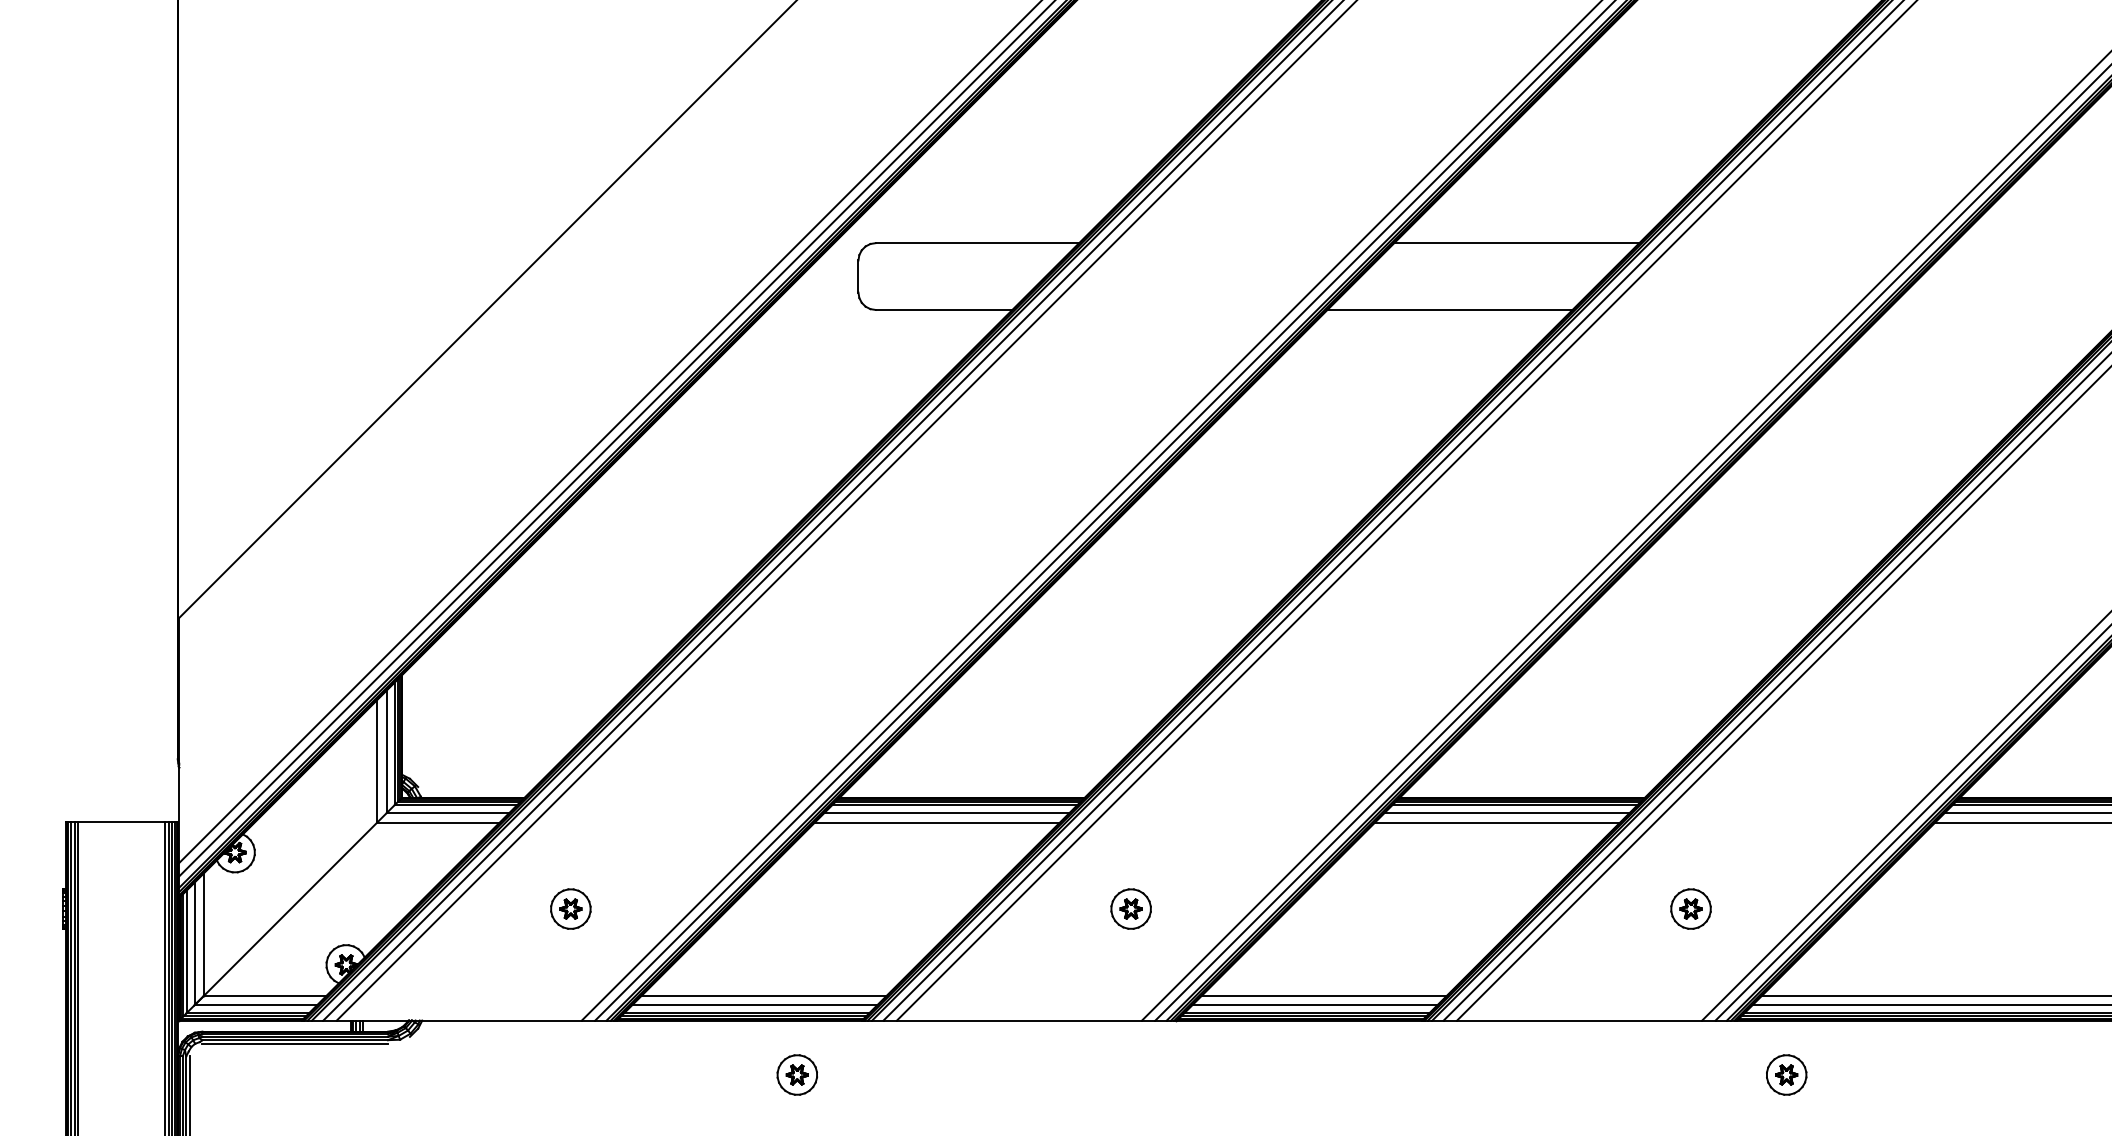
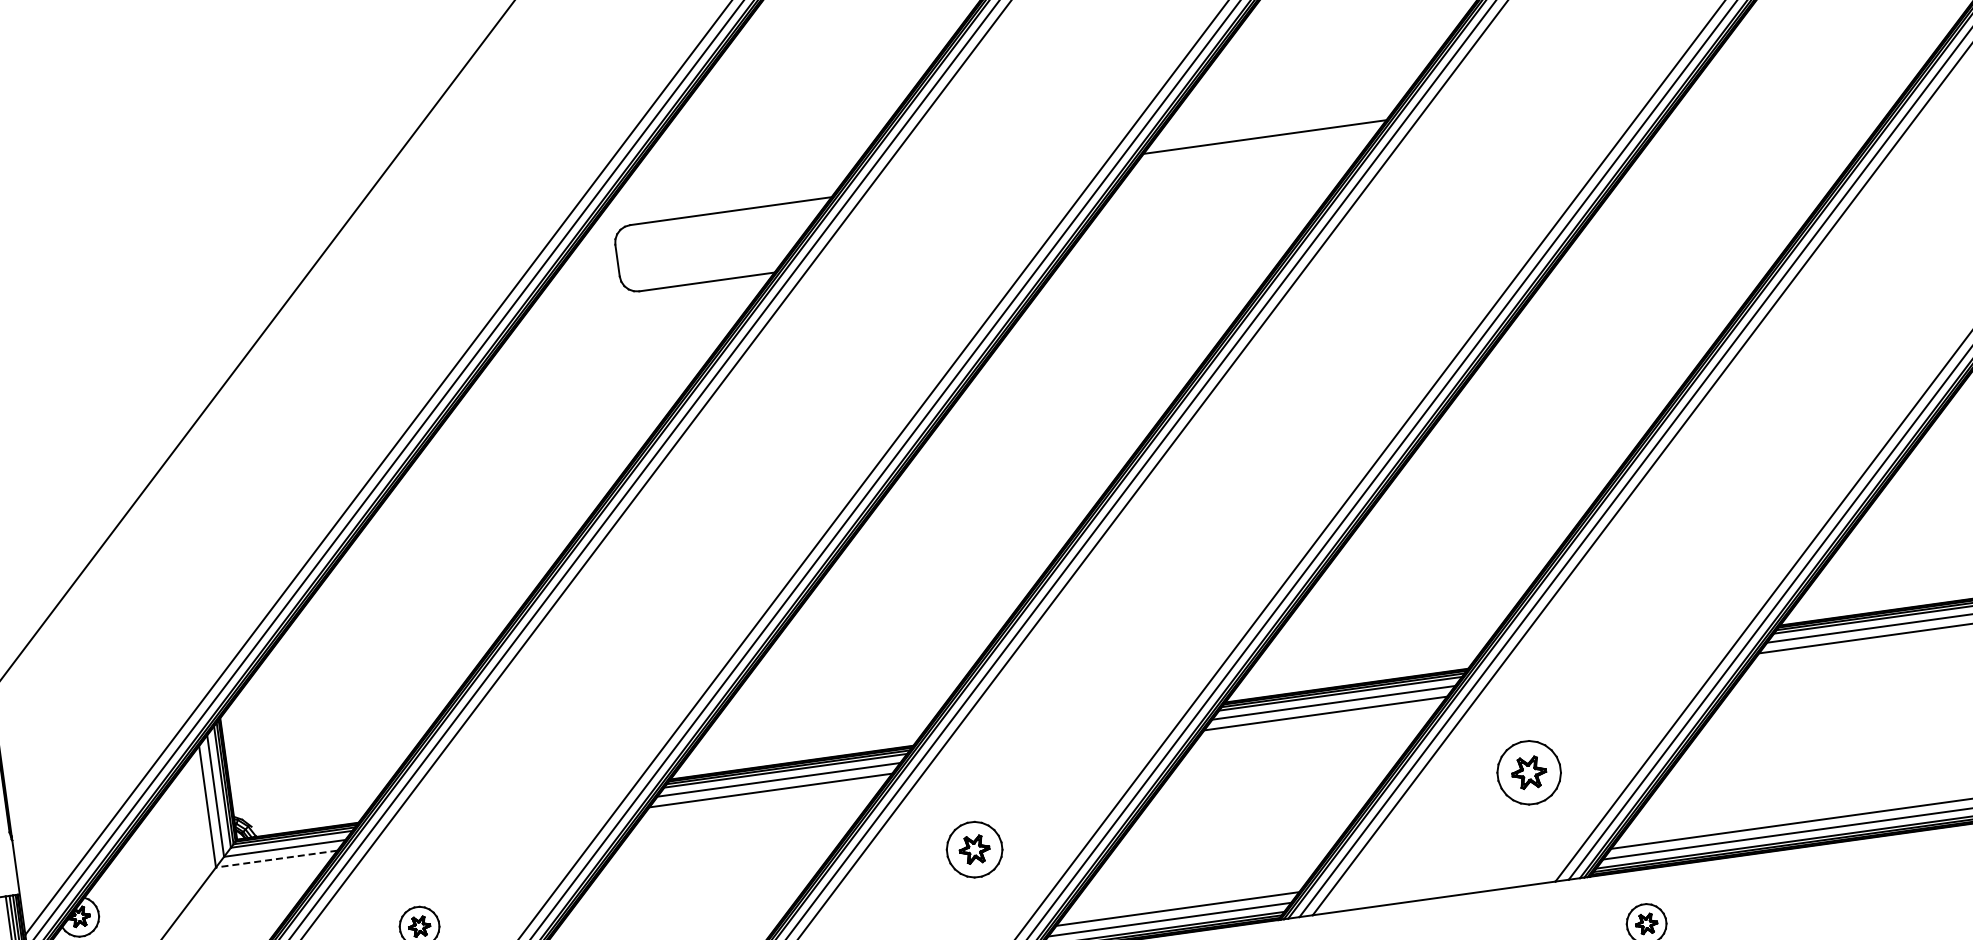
line: (1449, 309) -> (1207, 212), removed
line: (438, 822) -> (276, 859), solid -> dashed
part: (1130, 908) -> (973, 849), size x1.4
part: (1690, 908) -> (1528, 772), size x1.6

